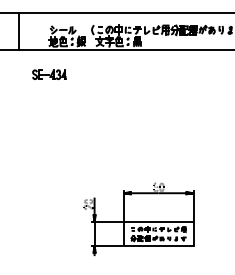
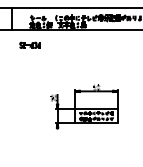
part: (138, 218) -> (84, 106), moved

